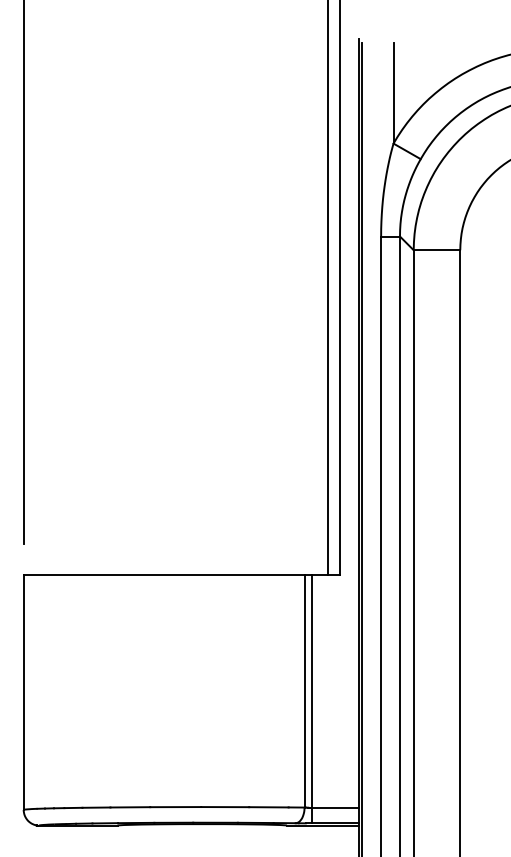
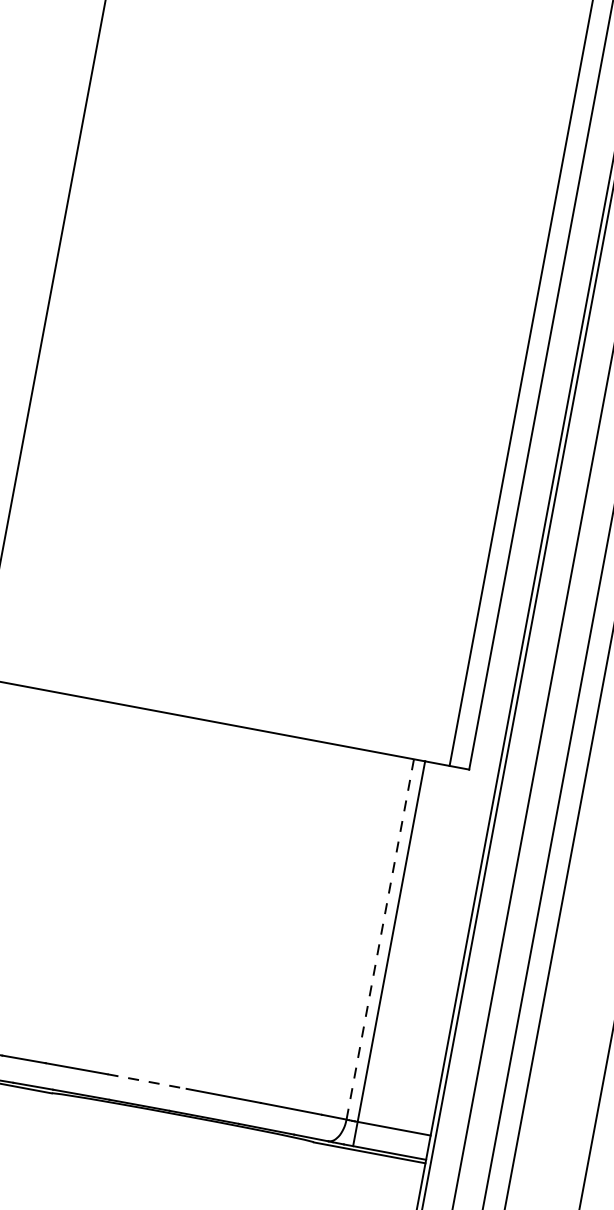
line: (304, 690) -> (380, 938), solid -> dashed
line: (175, 807) -> (146, 1082), solid -> dashed

